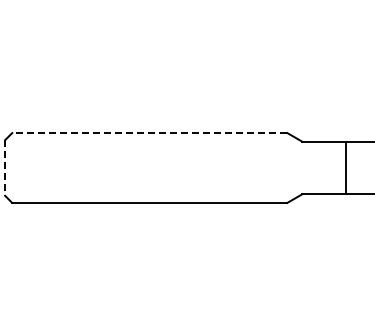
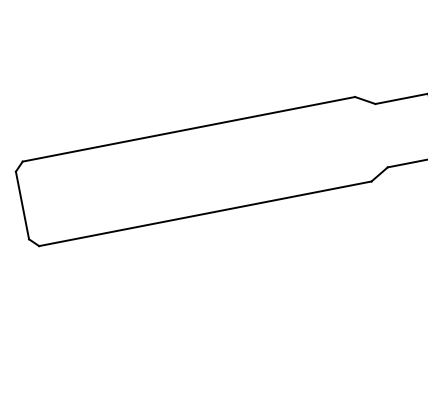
line: (149, 133) -> (188, 129), dashed -> solid
line: (5, 168) -> (22, 206), dashed -> solid

